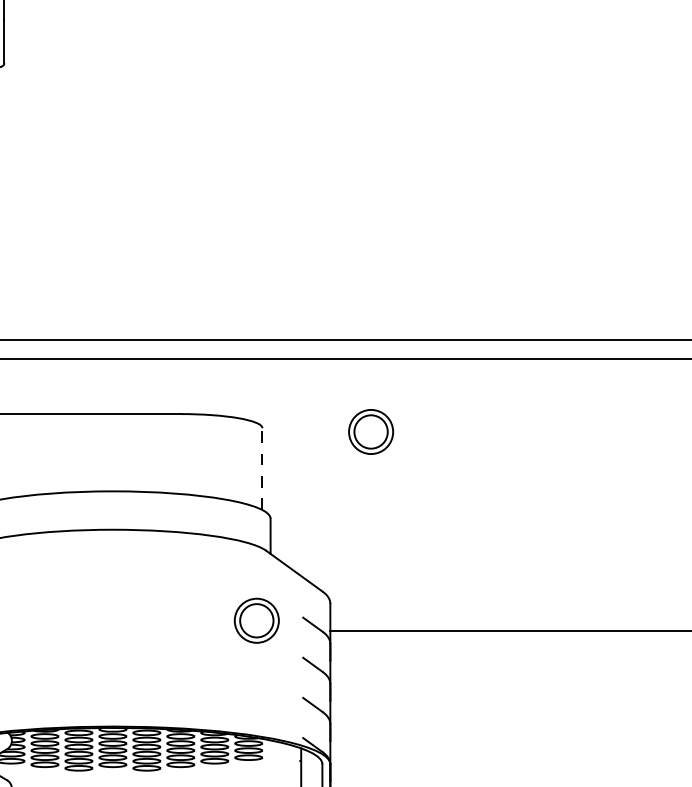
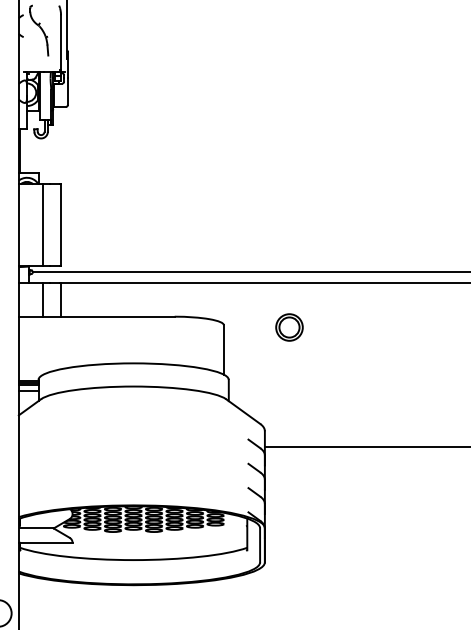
line: (261, 468) -> (223, 349), dashed -> solid
part: (256, 620) -> (220, 441), removed

